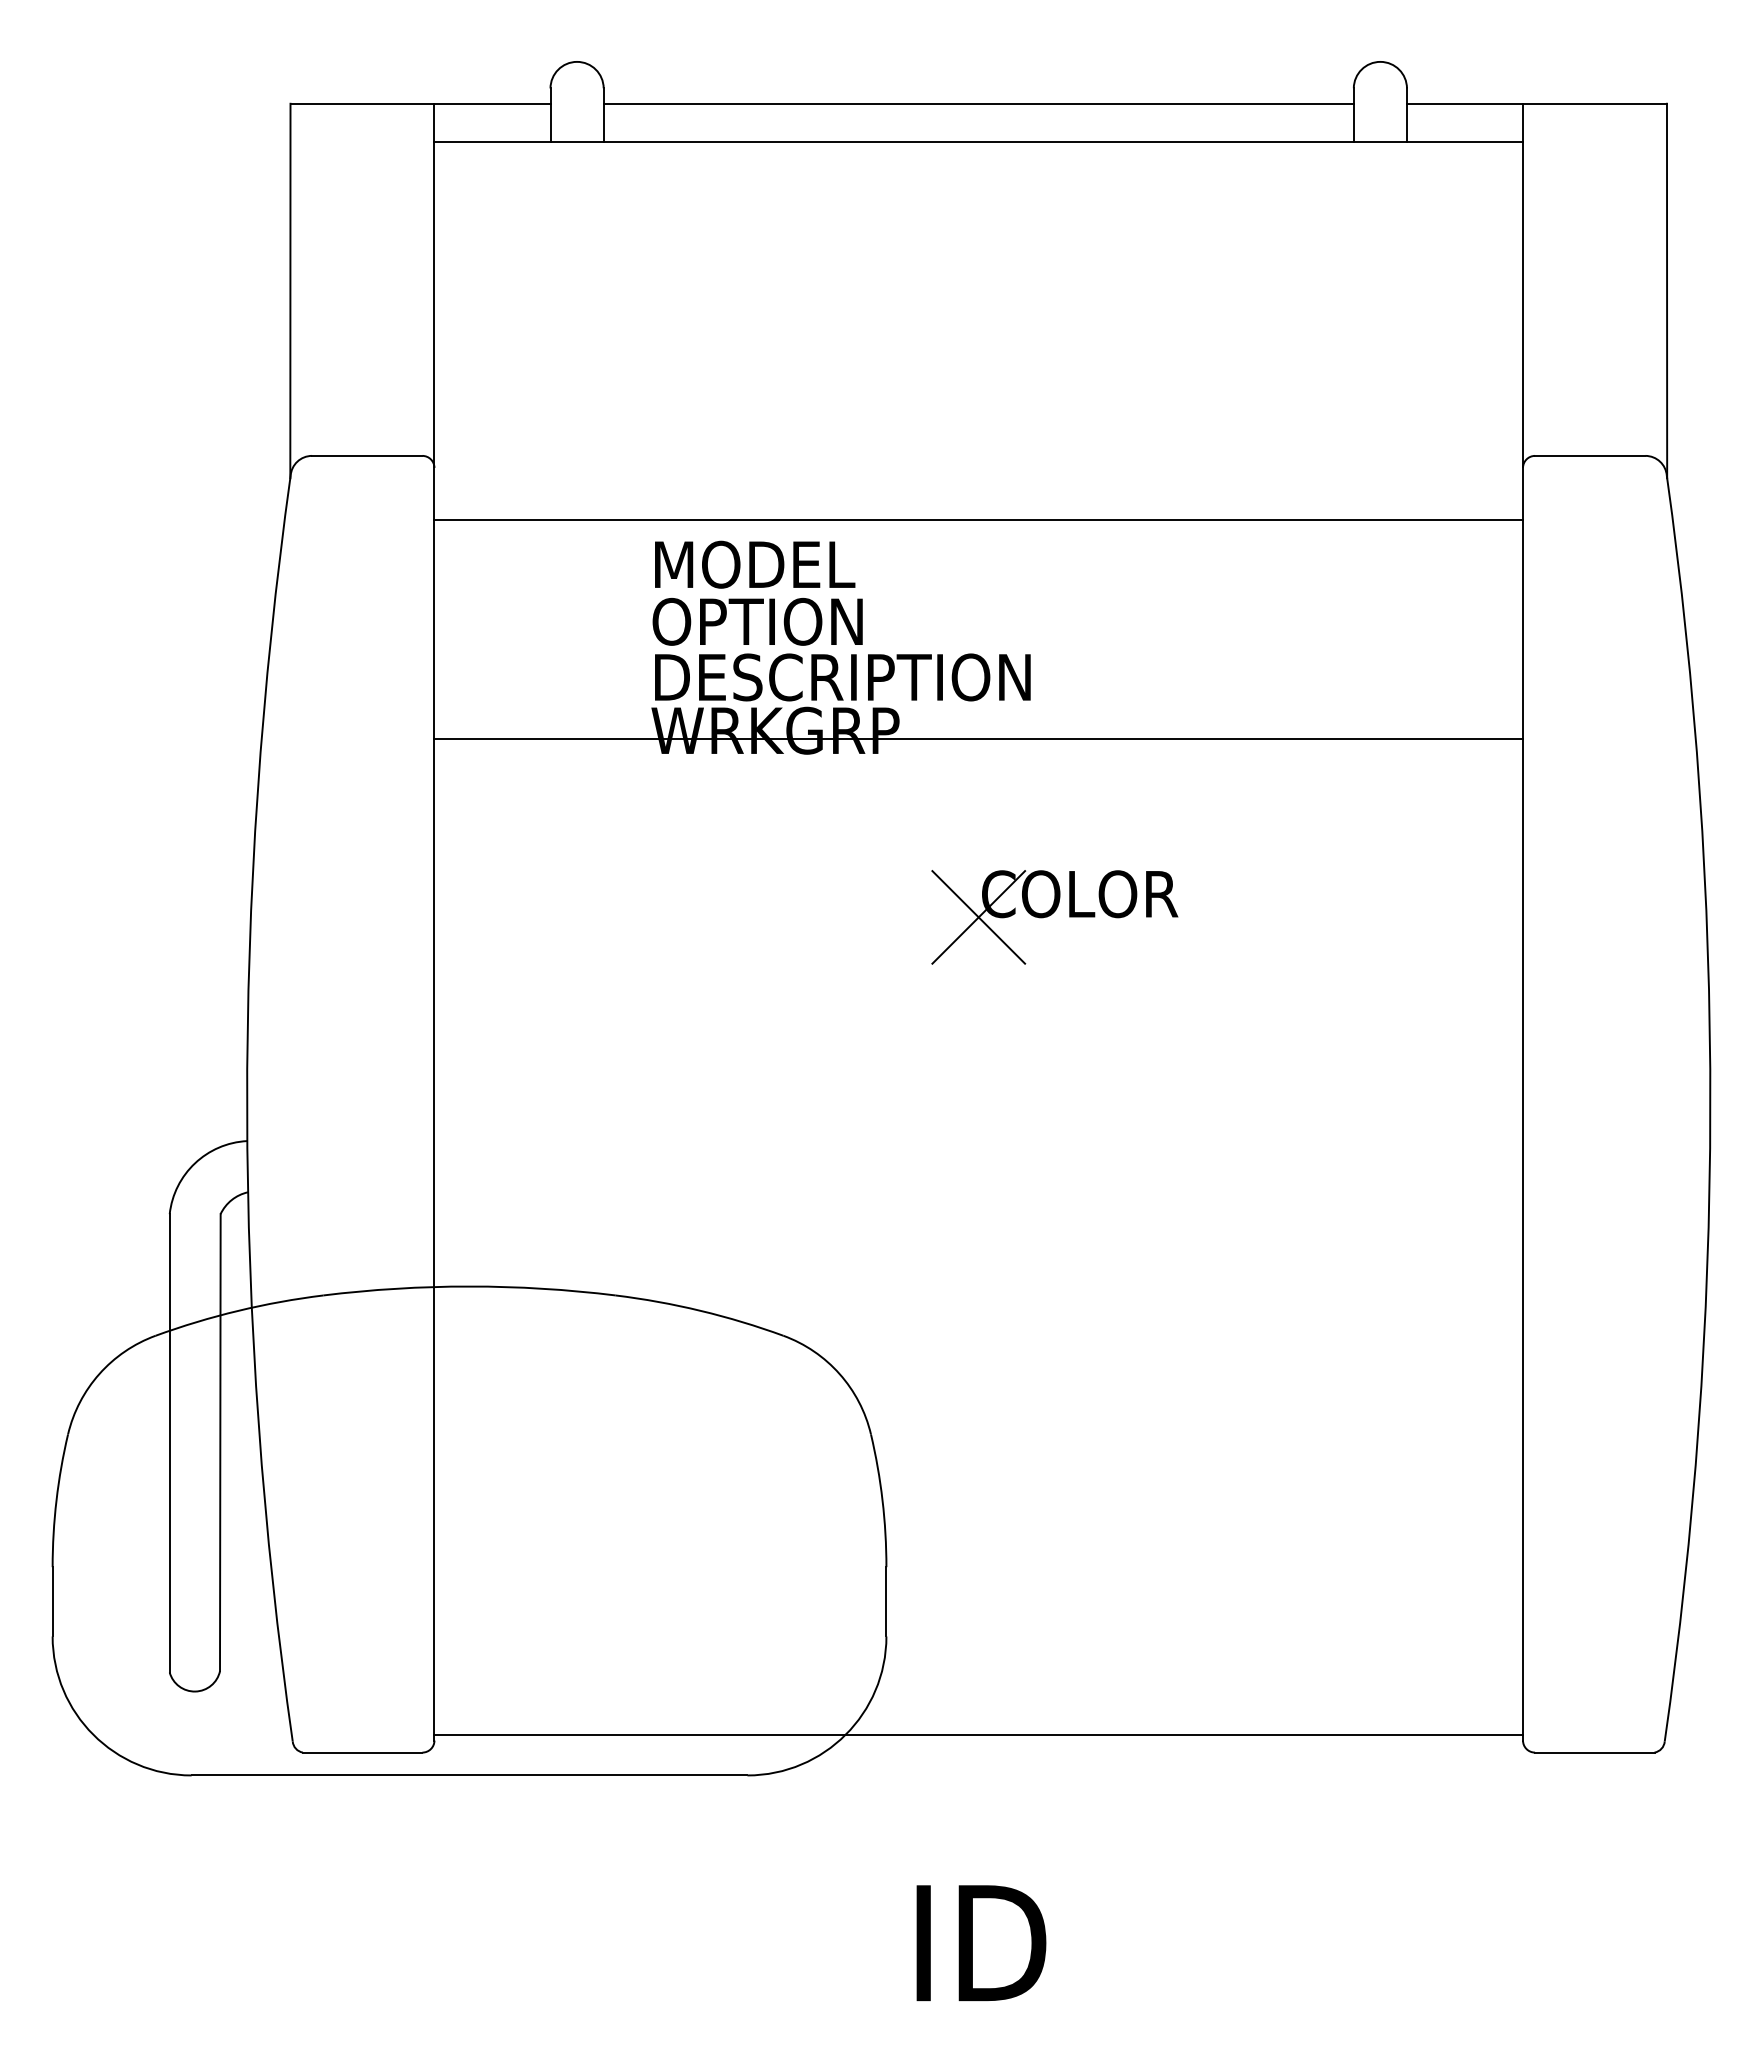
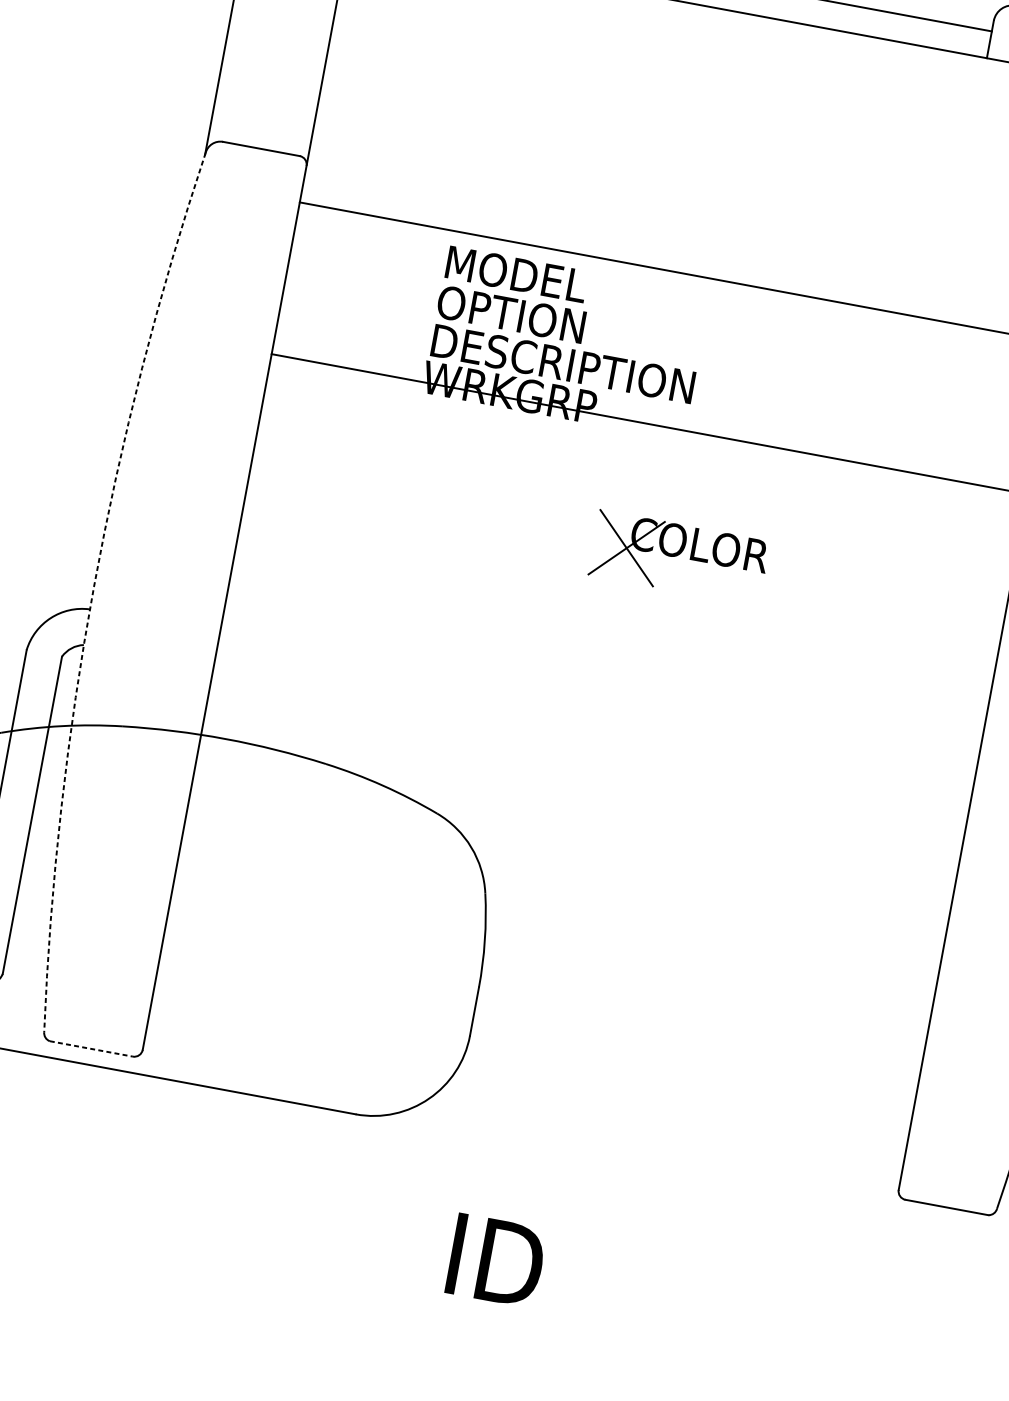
arc: (247, 1108) -> (94, 586), solid -> dashed
line: (978, 1734) -> (521, 1115), removed
line: (362, 1752) -> (91, 1048), solid -> dashed

